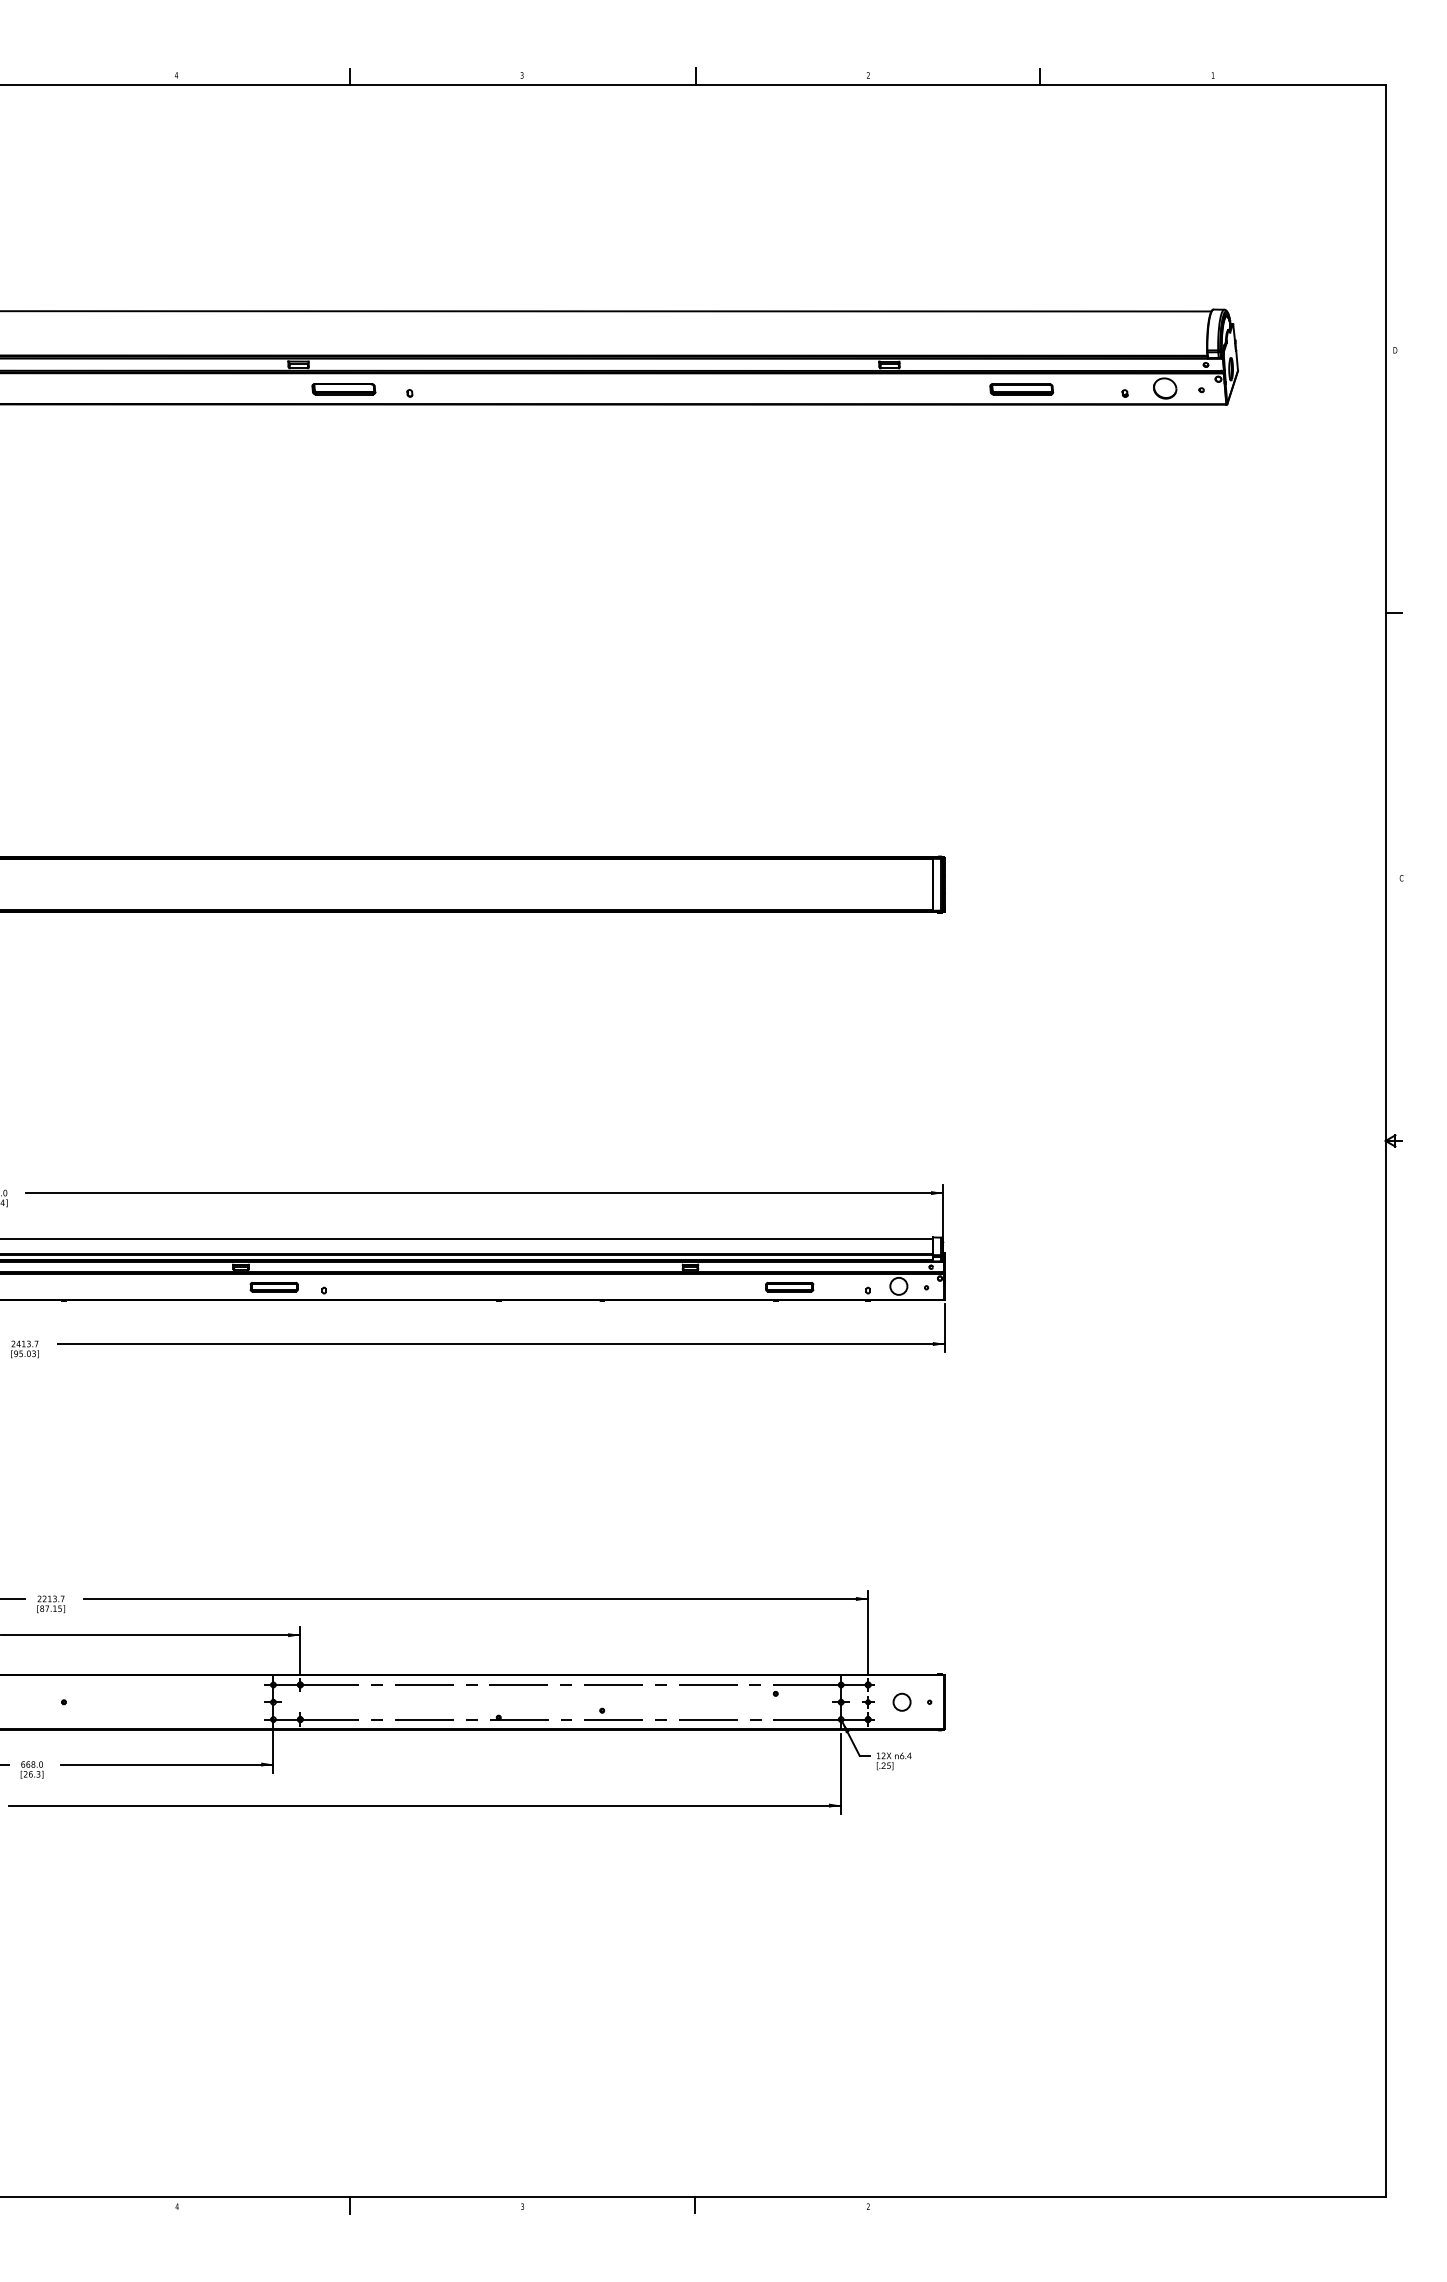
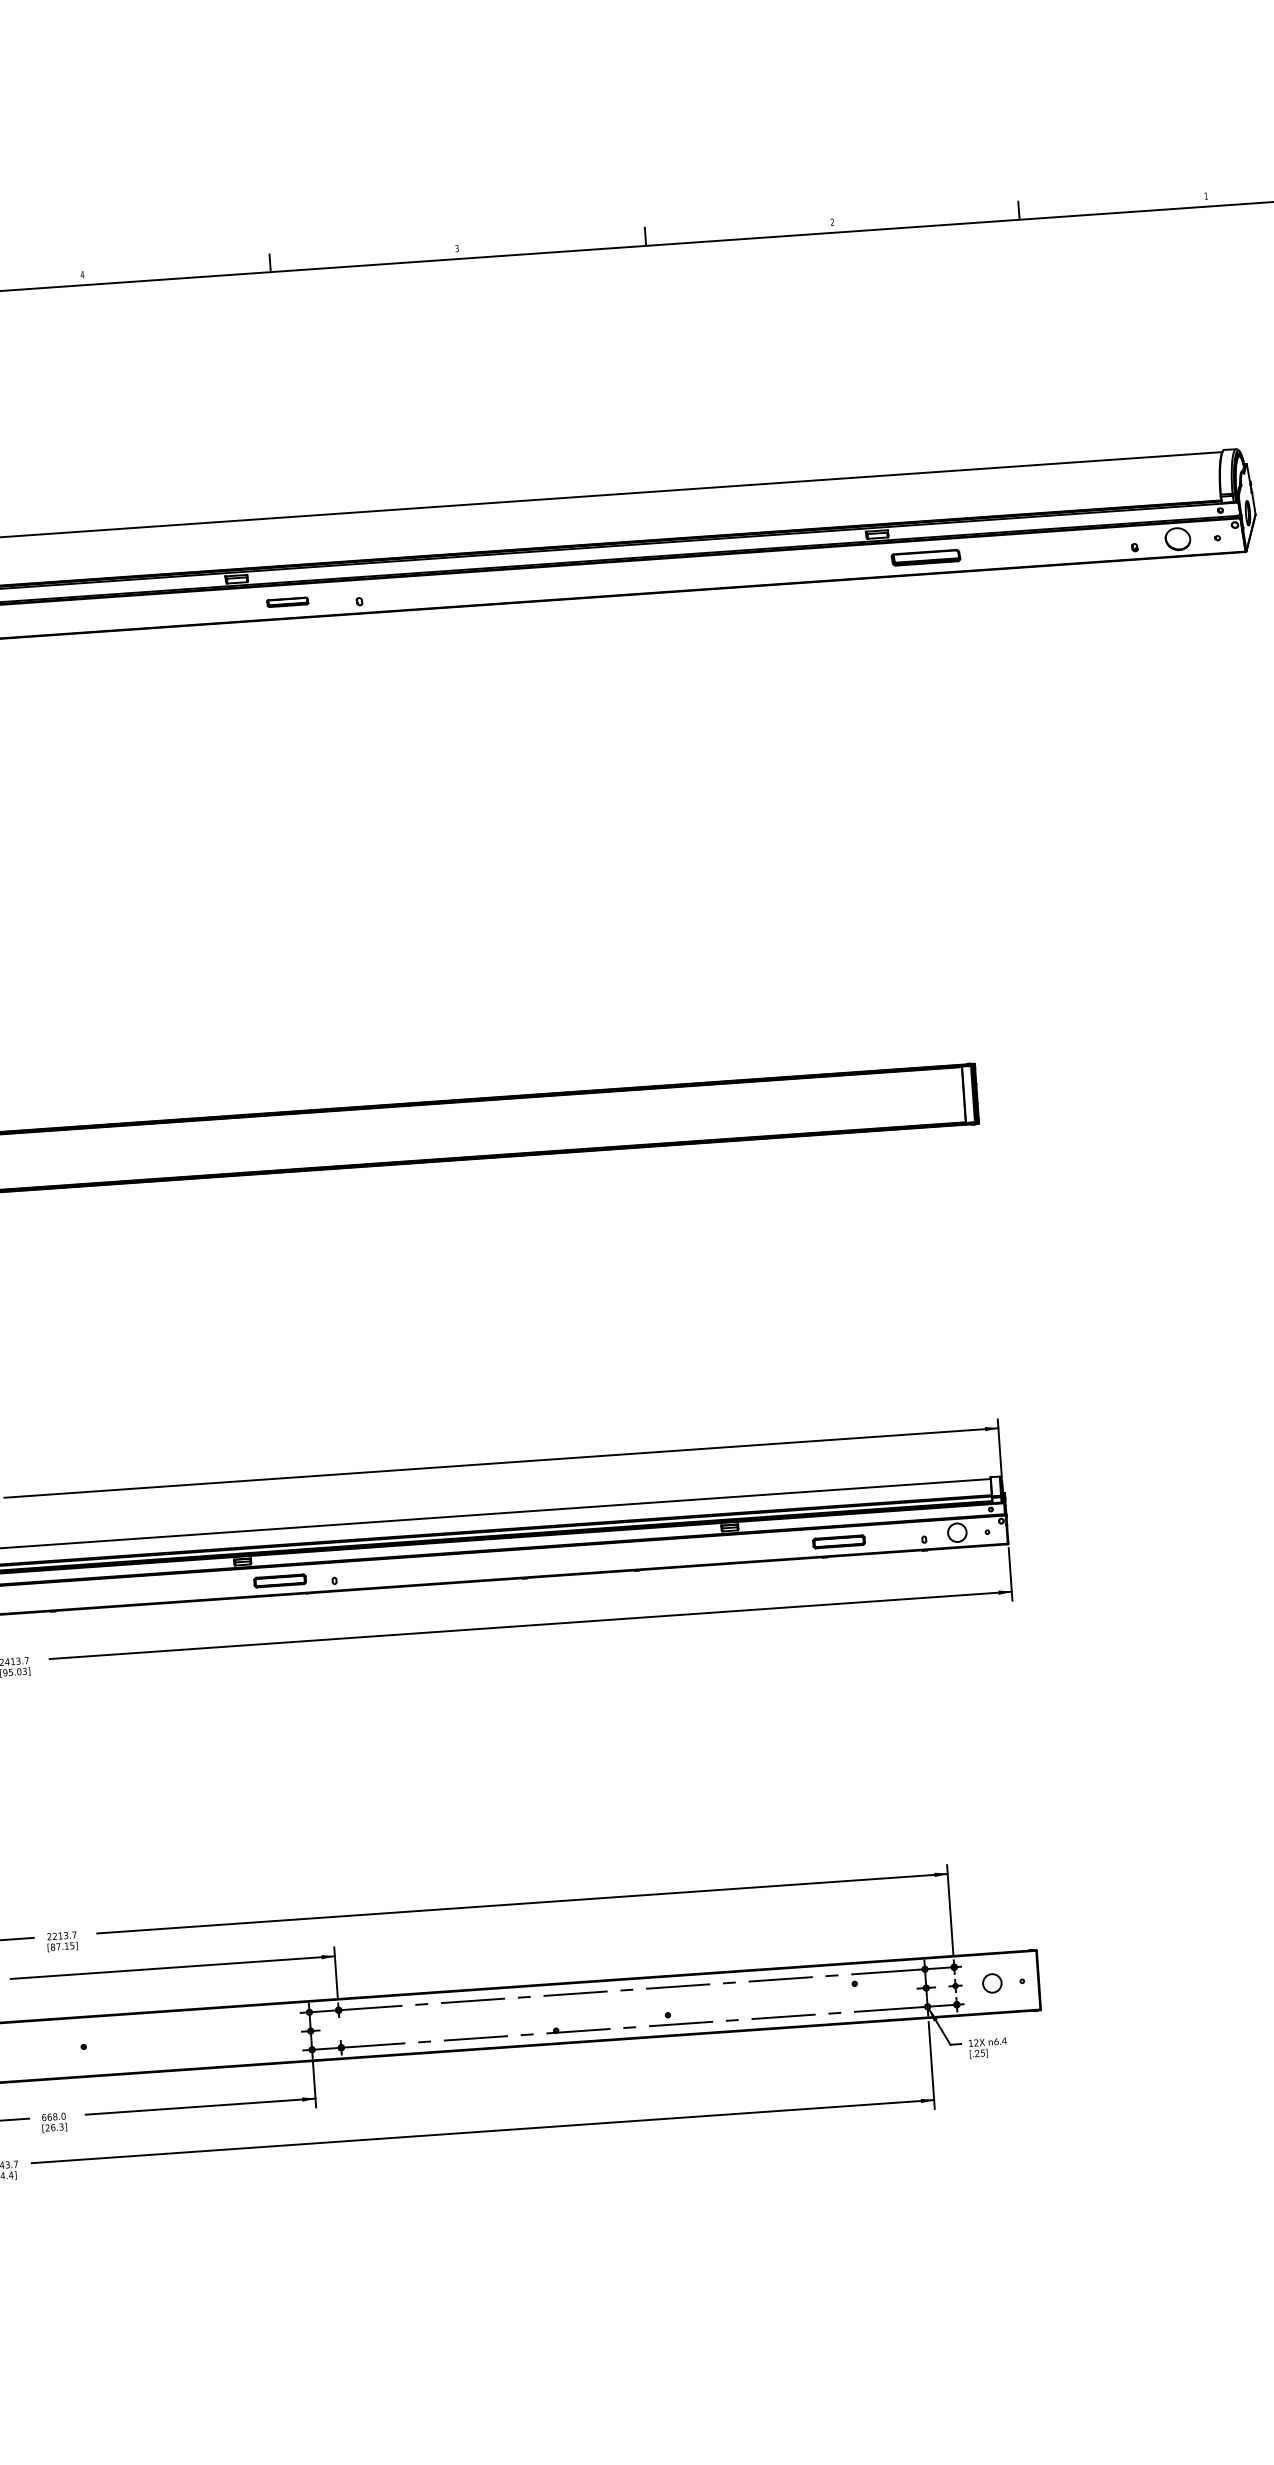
part: (343, 389) -> (287, 602), size x0.6
part: (1021, 389) -> (925, 557), moved

